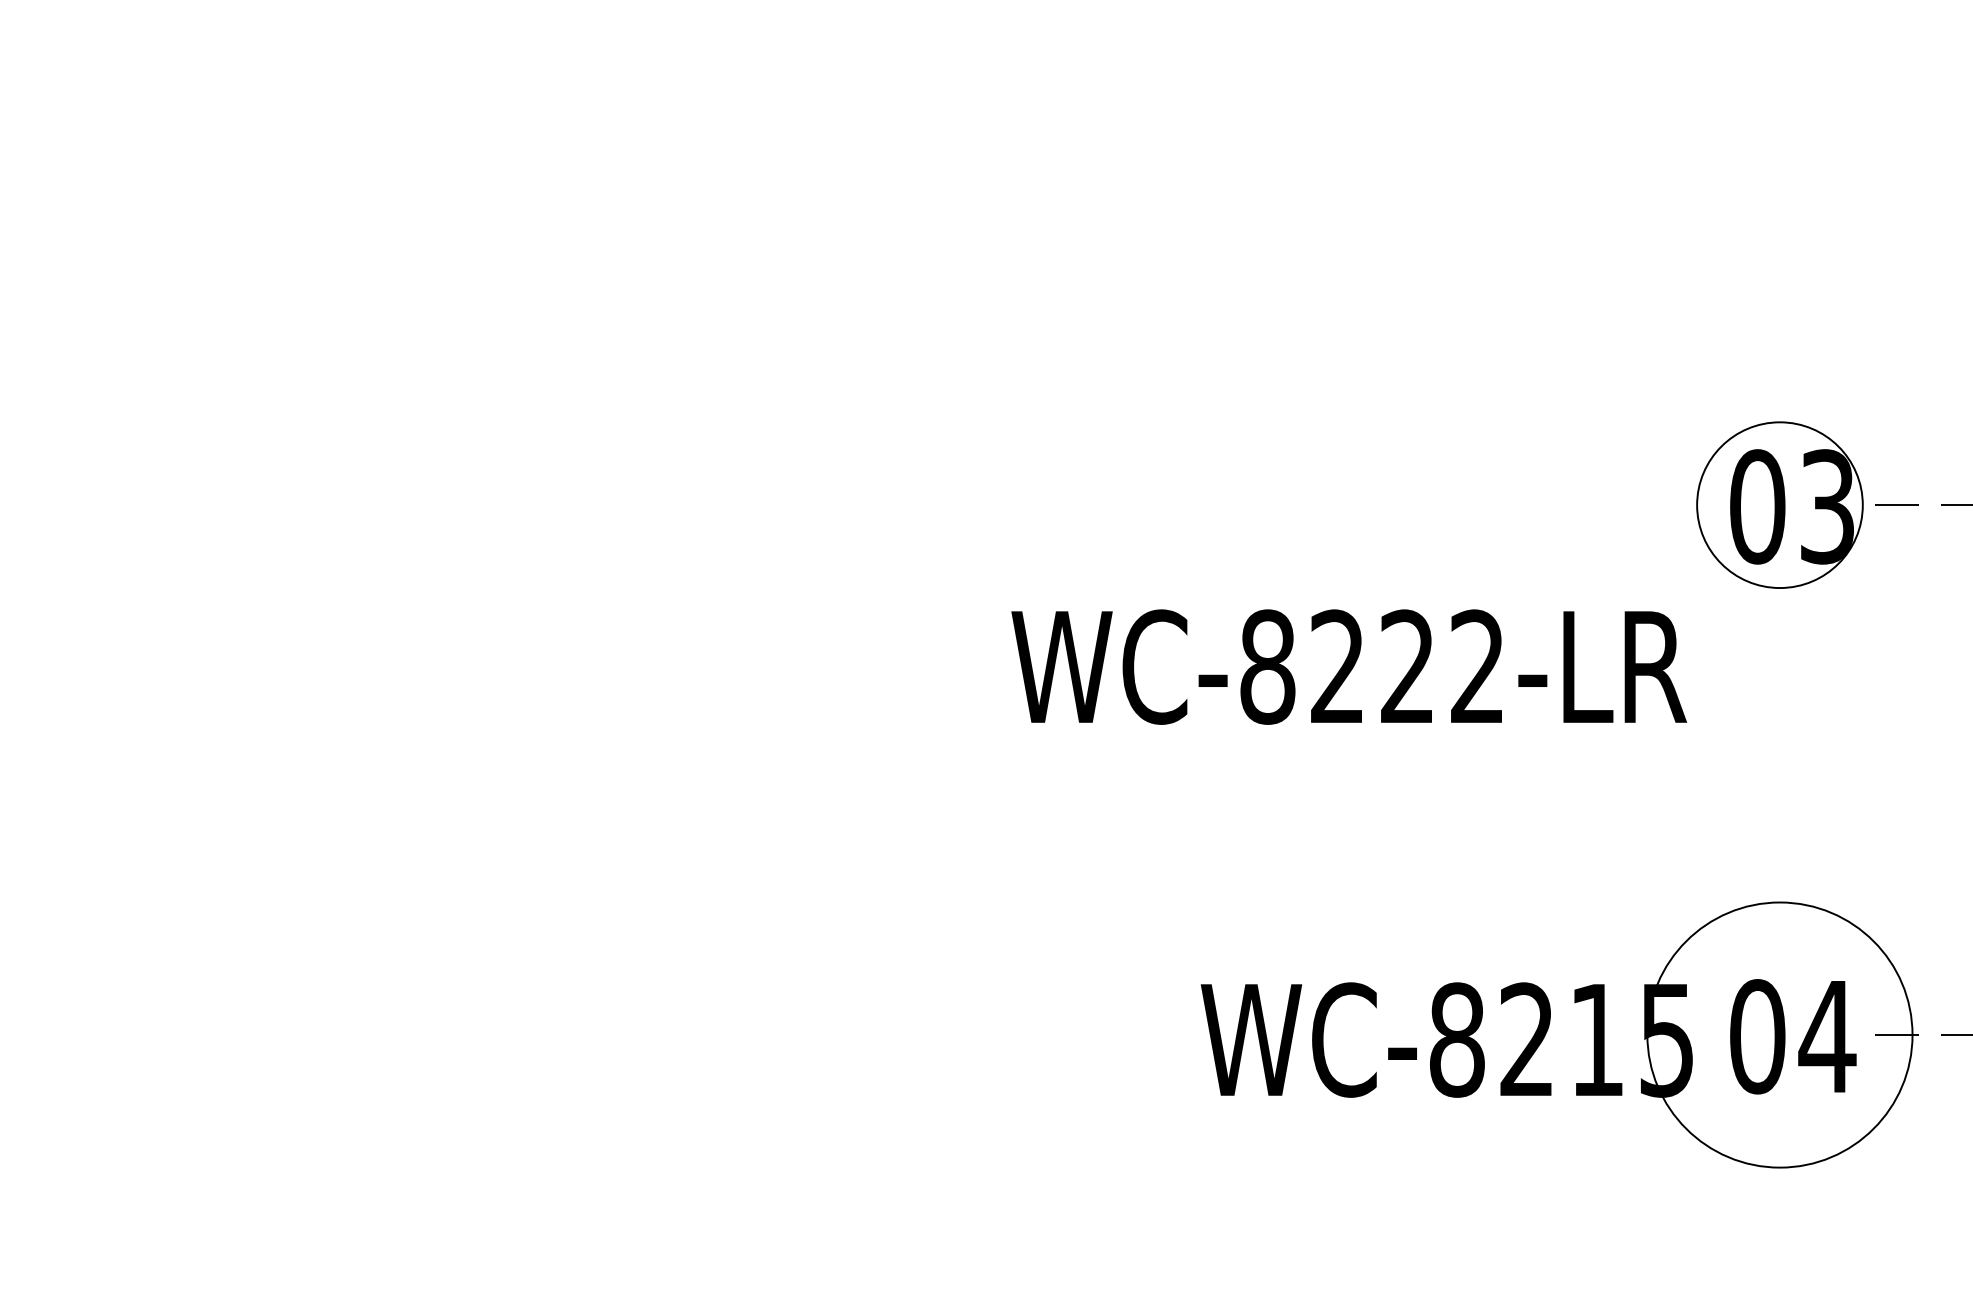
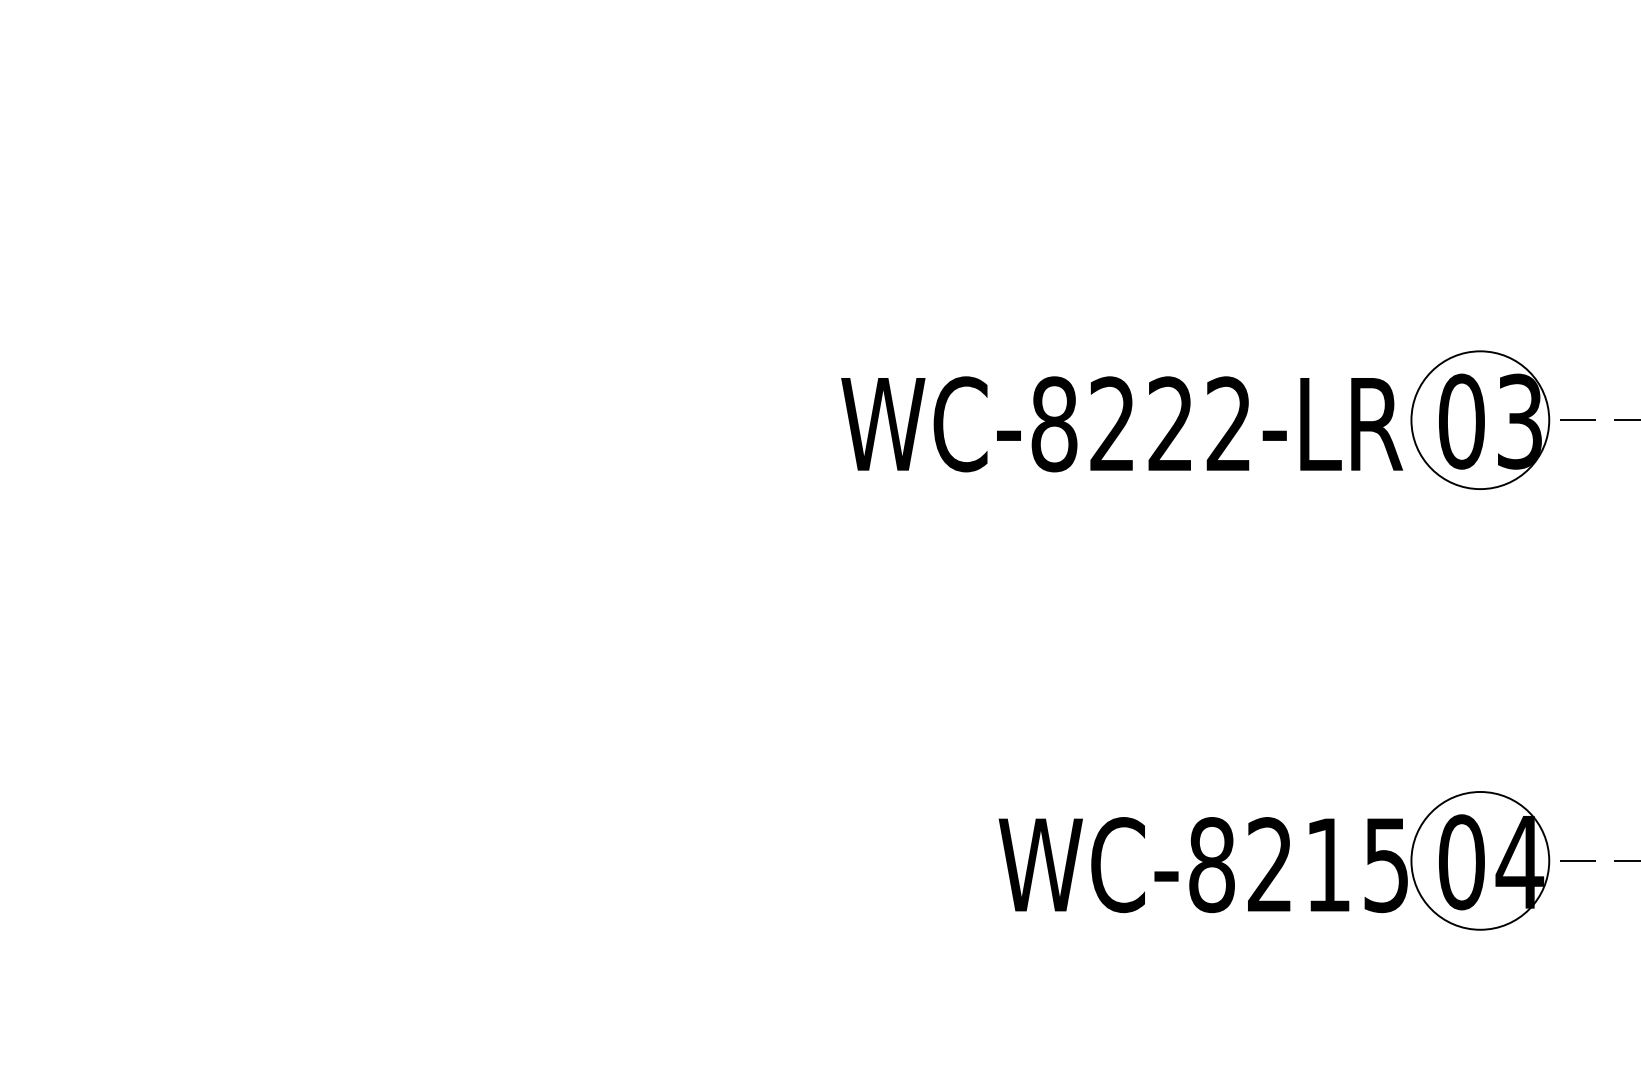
text: (1349, 666) -> (1122, 423), moved
circle: (1779, 1034) -> (1479, 860), size x0.62

